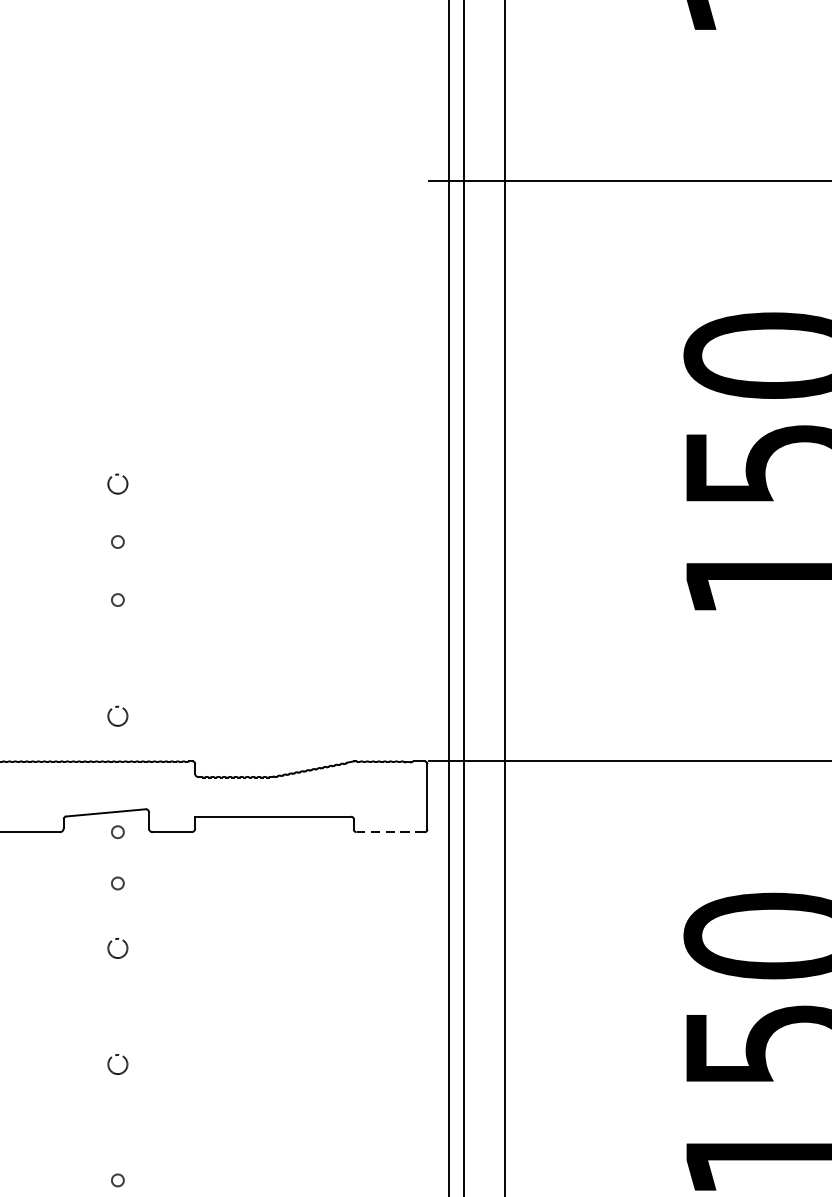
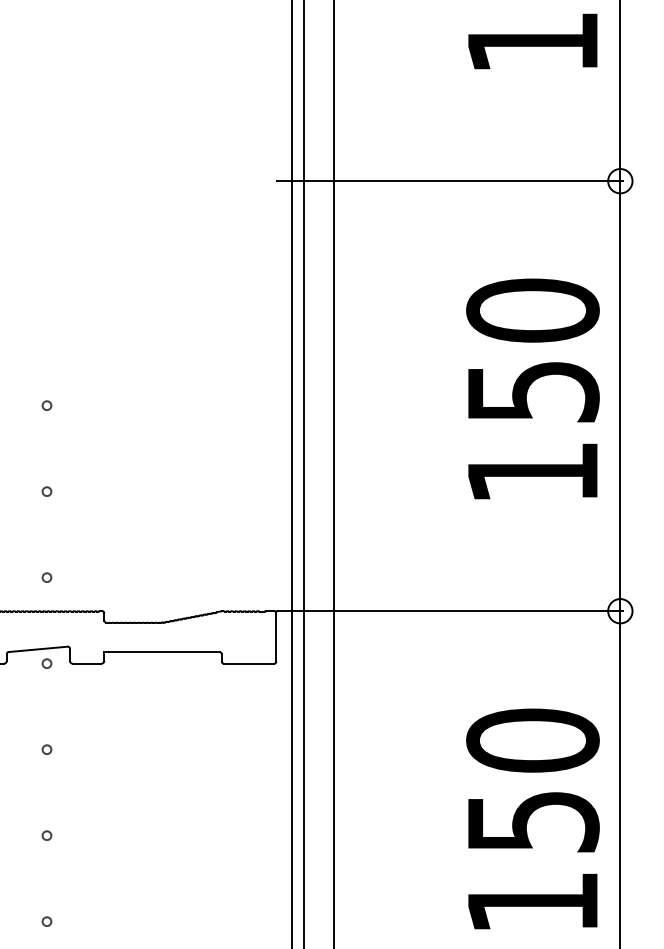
circle: (117, 483) -> (46, 405), size x0.62
circle: (117, 541) -> (46, 448), removed
circle: (117, 715) -> (46, 577), size x0.62
line: (389, 831) -> (248, 663), dashed -> solid
circle: (117, 883) -> (46, 701), removed
circle: (117, 948) -> (46, 749), size x0.62
circle: (117, 1064) -> (46, 835), size x0.62

